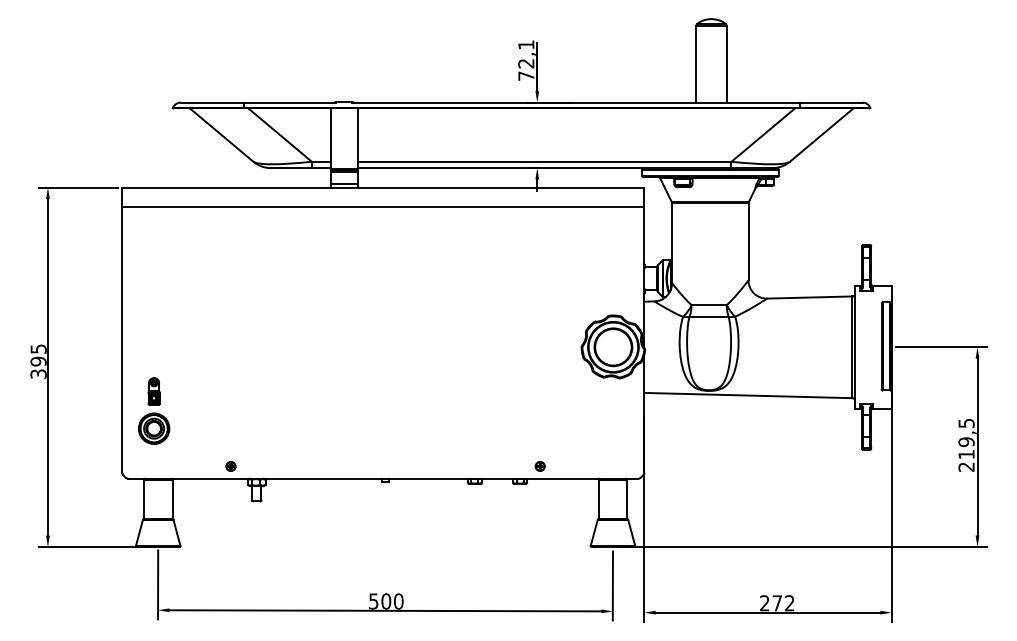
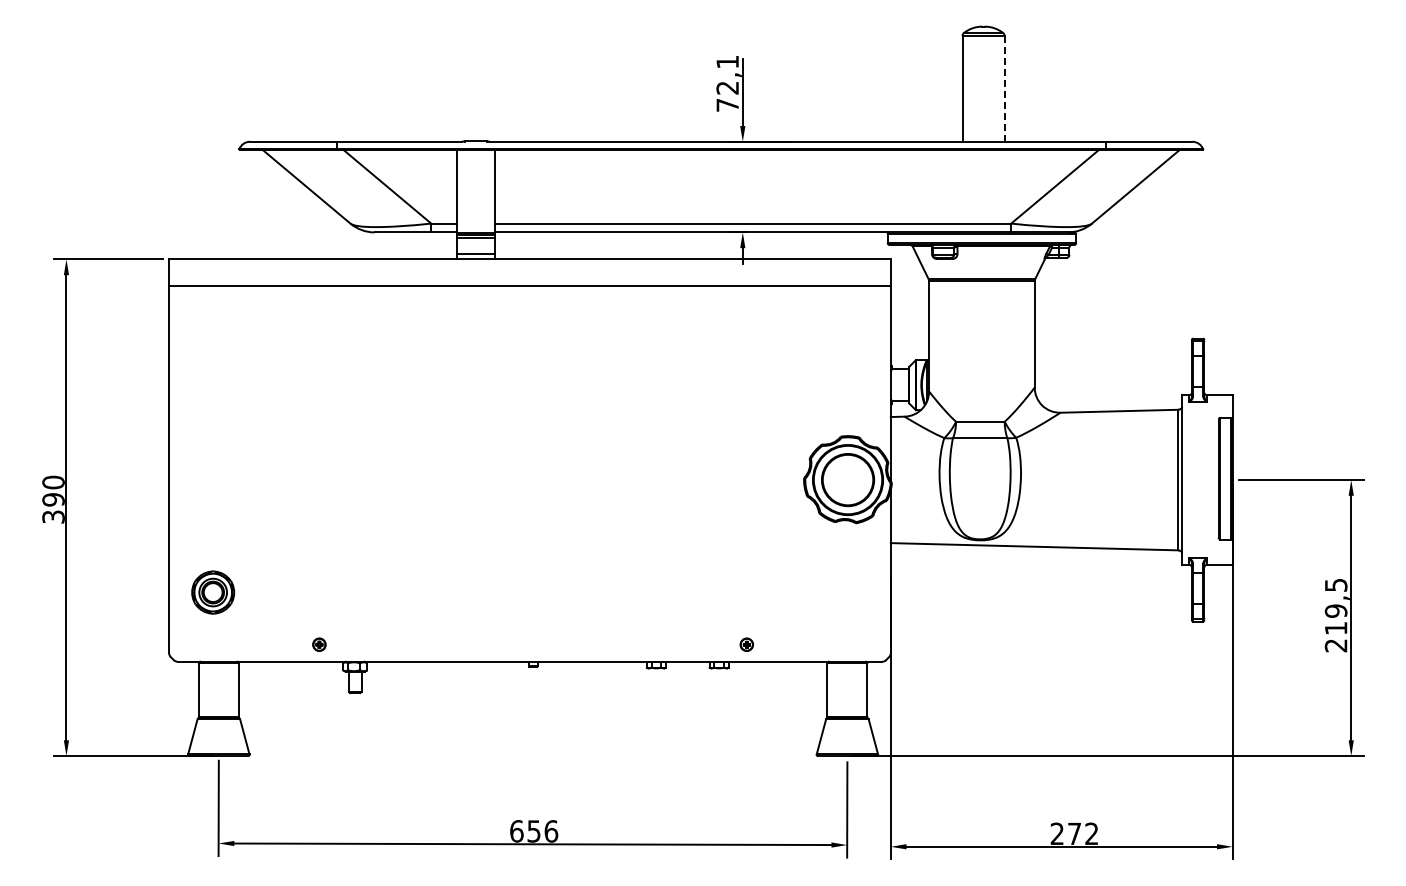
line: (726, 64) -> (1004, 88), solid -> dashed
text: (38, 349) -> (53, 482), 395 -> 390
part: (153, 391) -> (212, 540), removed
text: (386, 601) -> (534, 831), 500 -> 656

